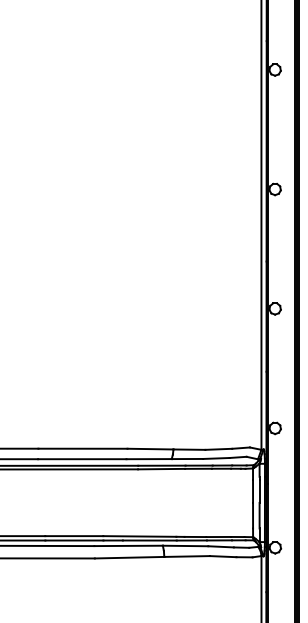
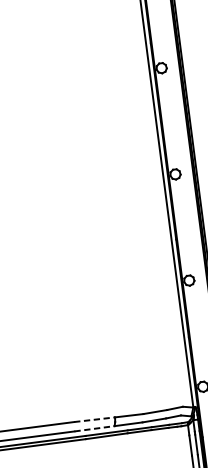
line: (150, 449) -> (94, 420), solid -> dashed
line: (149, 459) -> (94, 429), solid -> dashed

